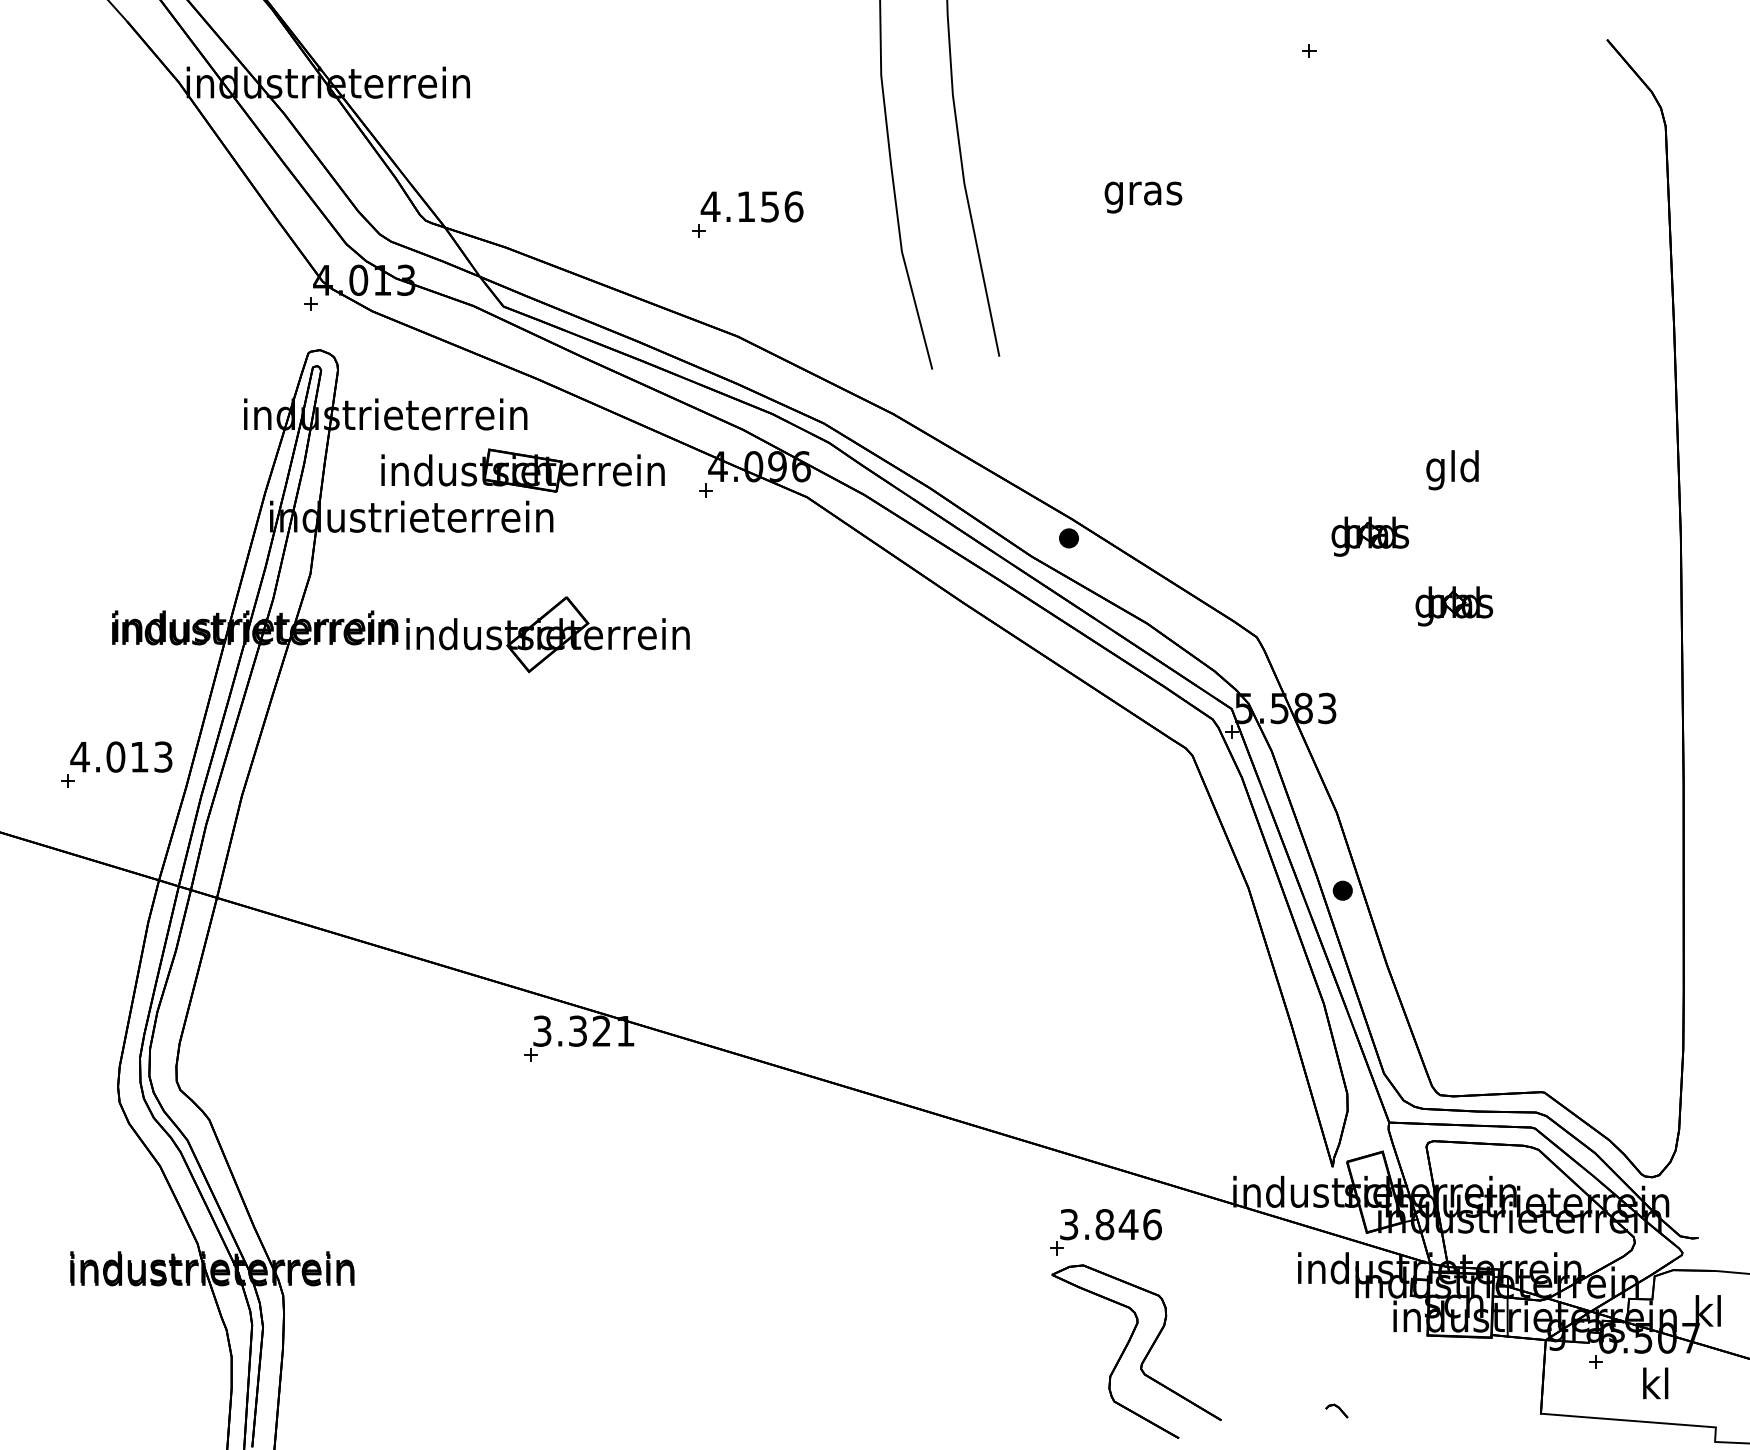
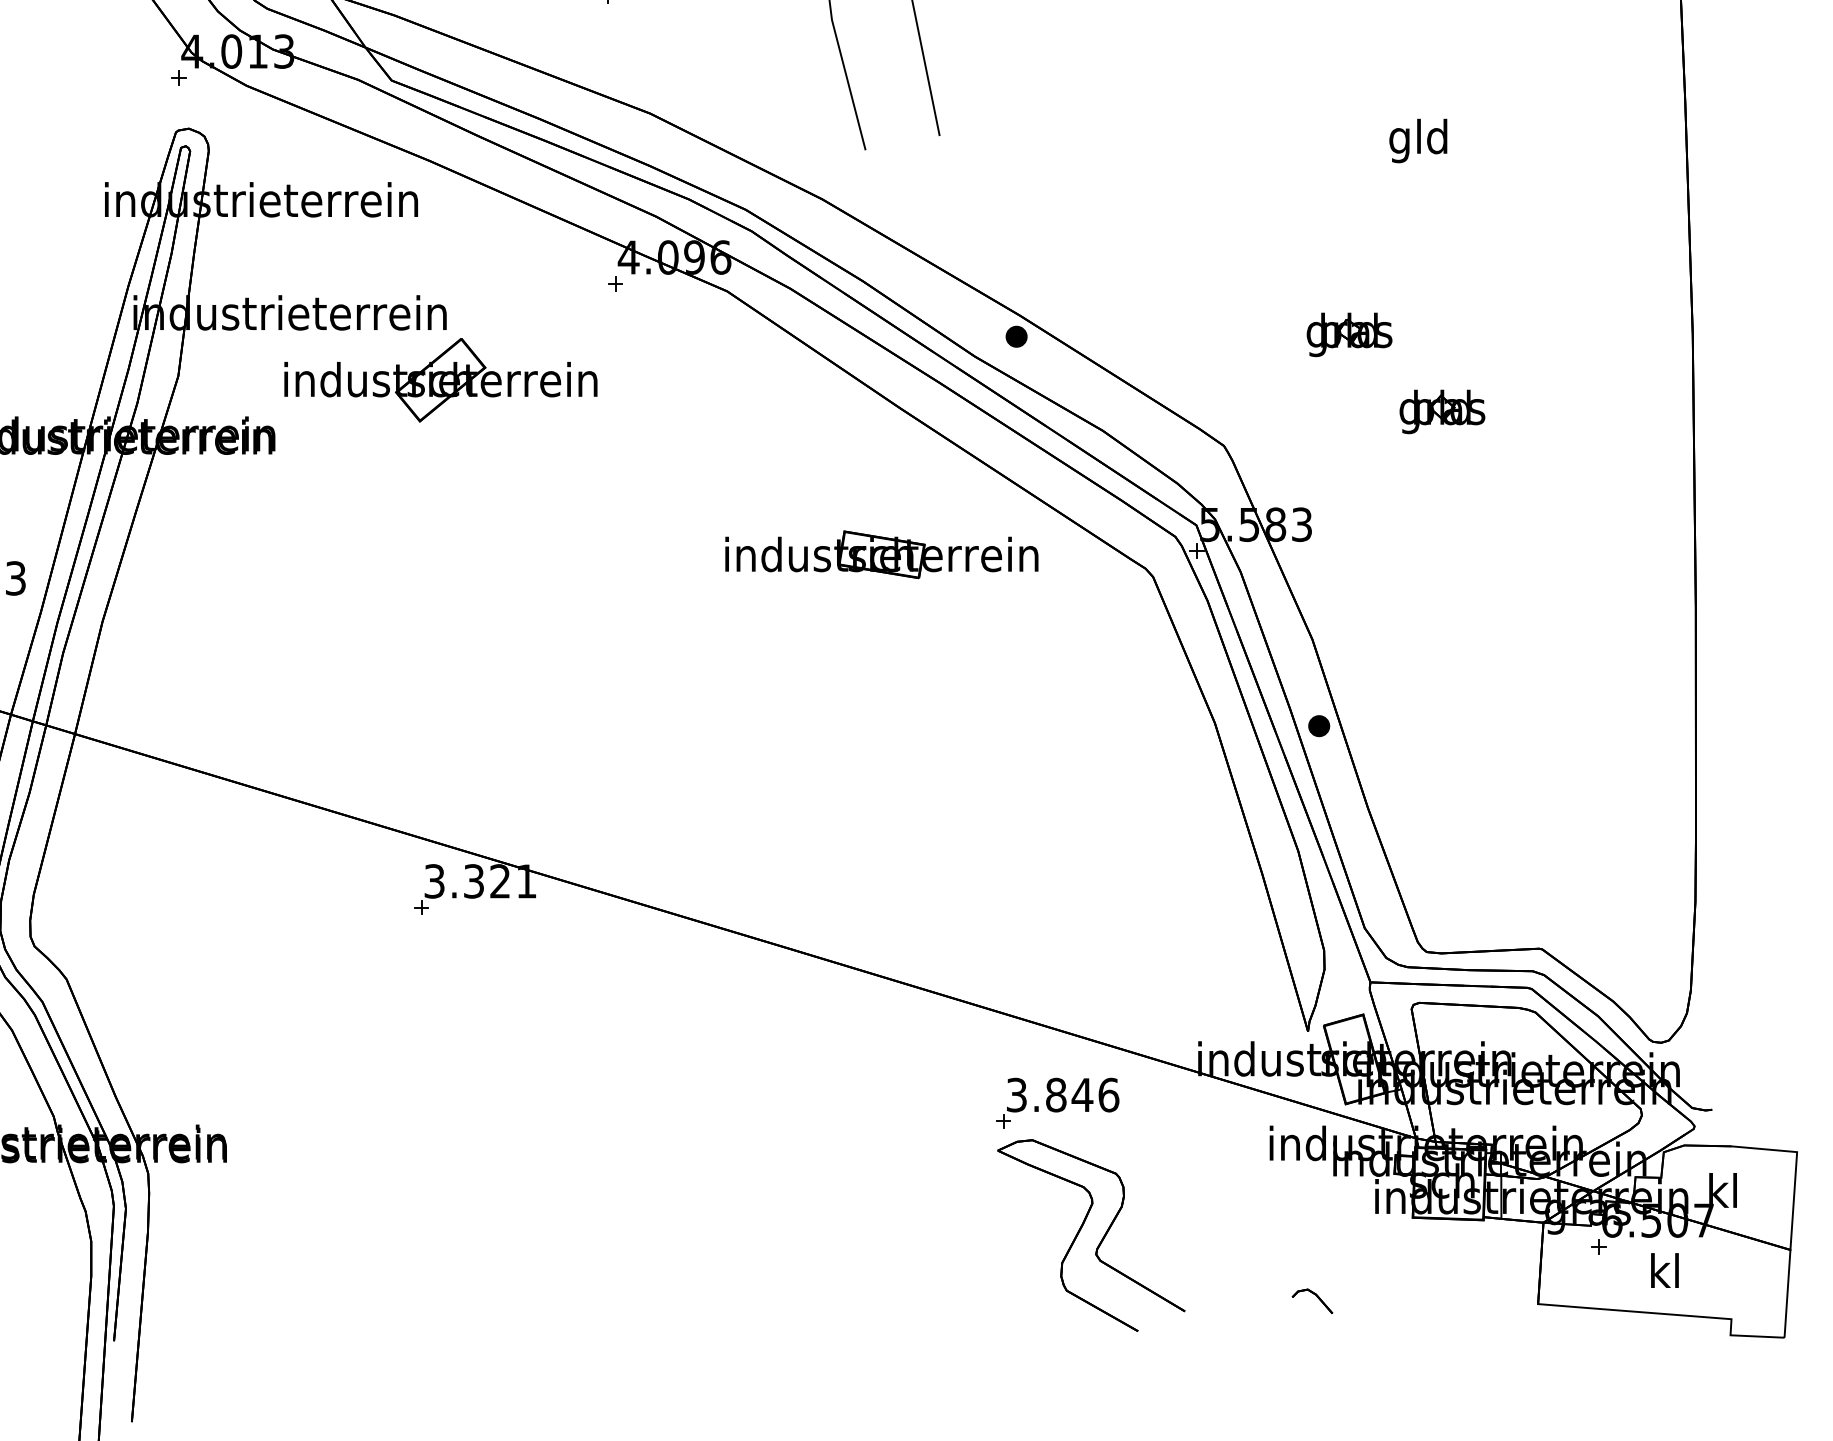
part: (522, 470) -> (881, 554), moved
text: (1452, 470) -> (1418, 141), moved
part: (547, 634) -> (440, 379), moved
part: (1336, 1410) -> (1312, 1300), size x1.67

